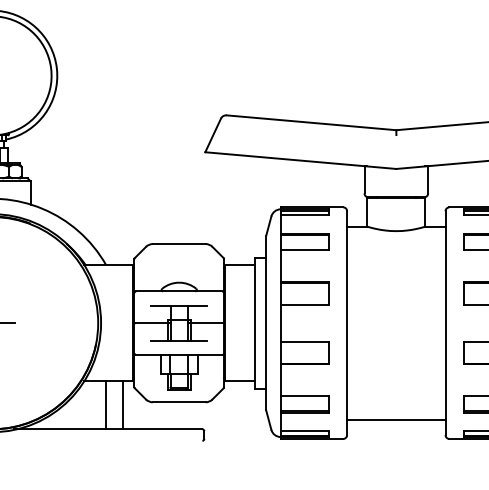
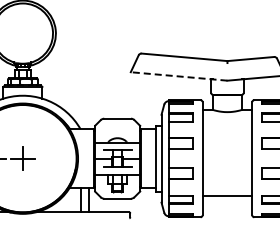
line: (301, 160) -> (179, 76), solid -> dashed
line: (396, 419) -> (227, 195), moved

